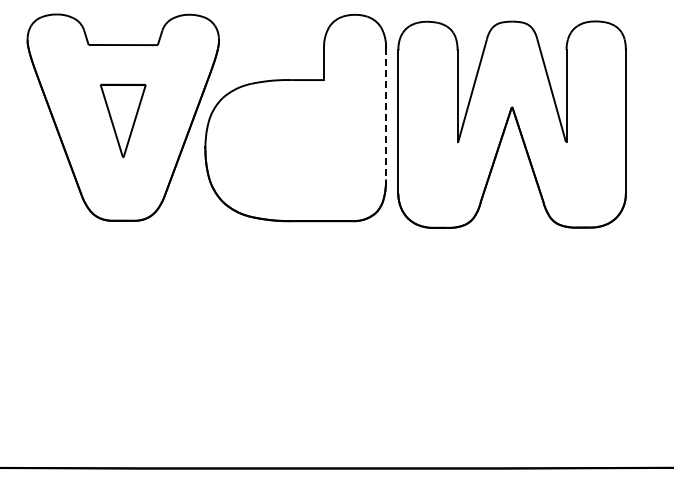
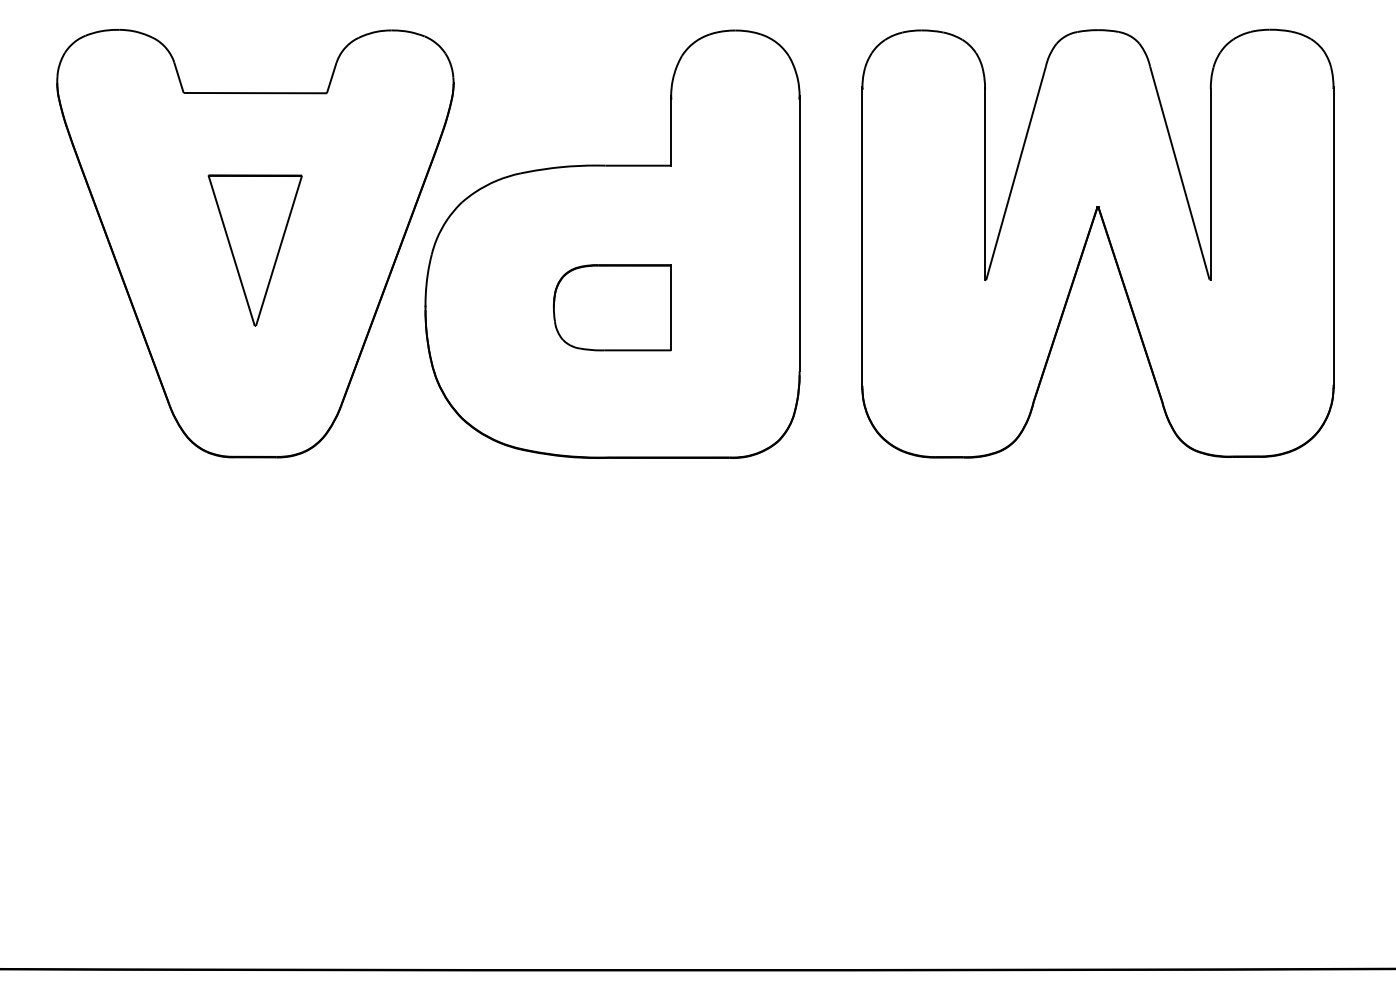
line: (386, 113) -> (800, 234), dashed -> solid
part: (511, 124) -> (1096, 243), moved
part: (295, 148) -> (612, 307), added

